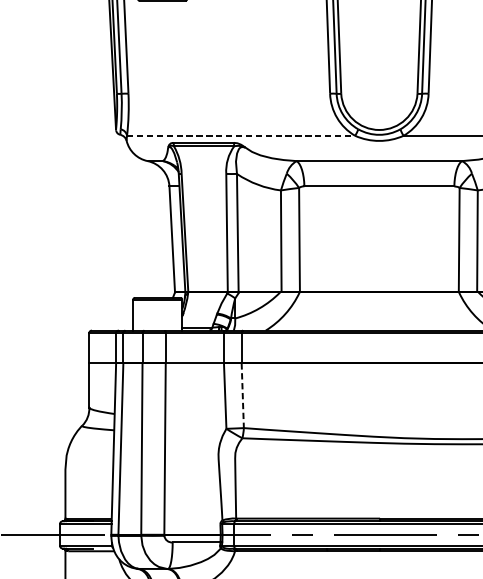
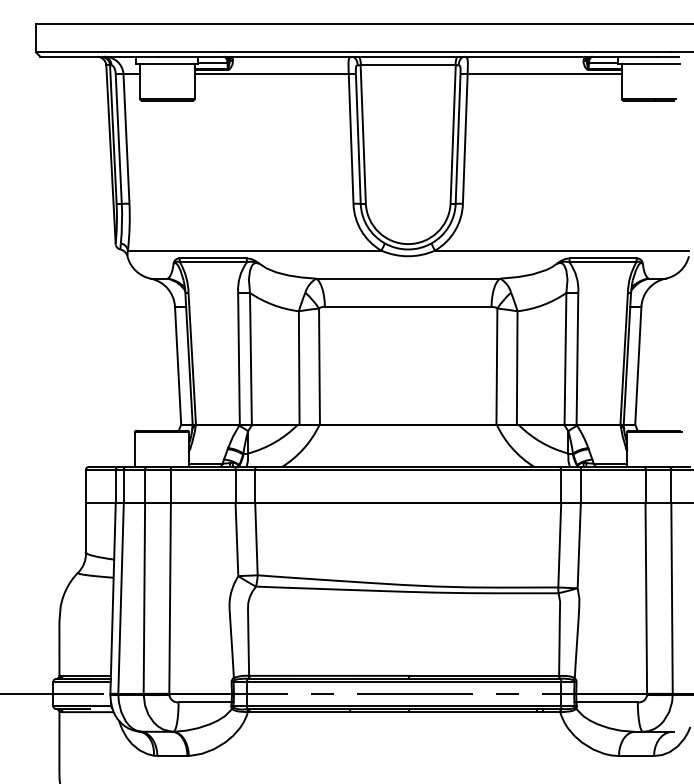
line: (241, 135) -> (254, 250), dashed -> solid
line: (242, 395) -> (256, 539), dashed -> solid

